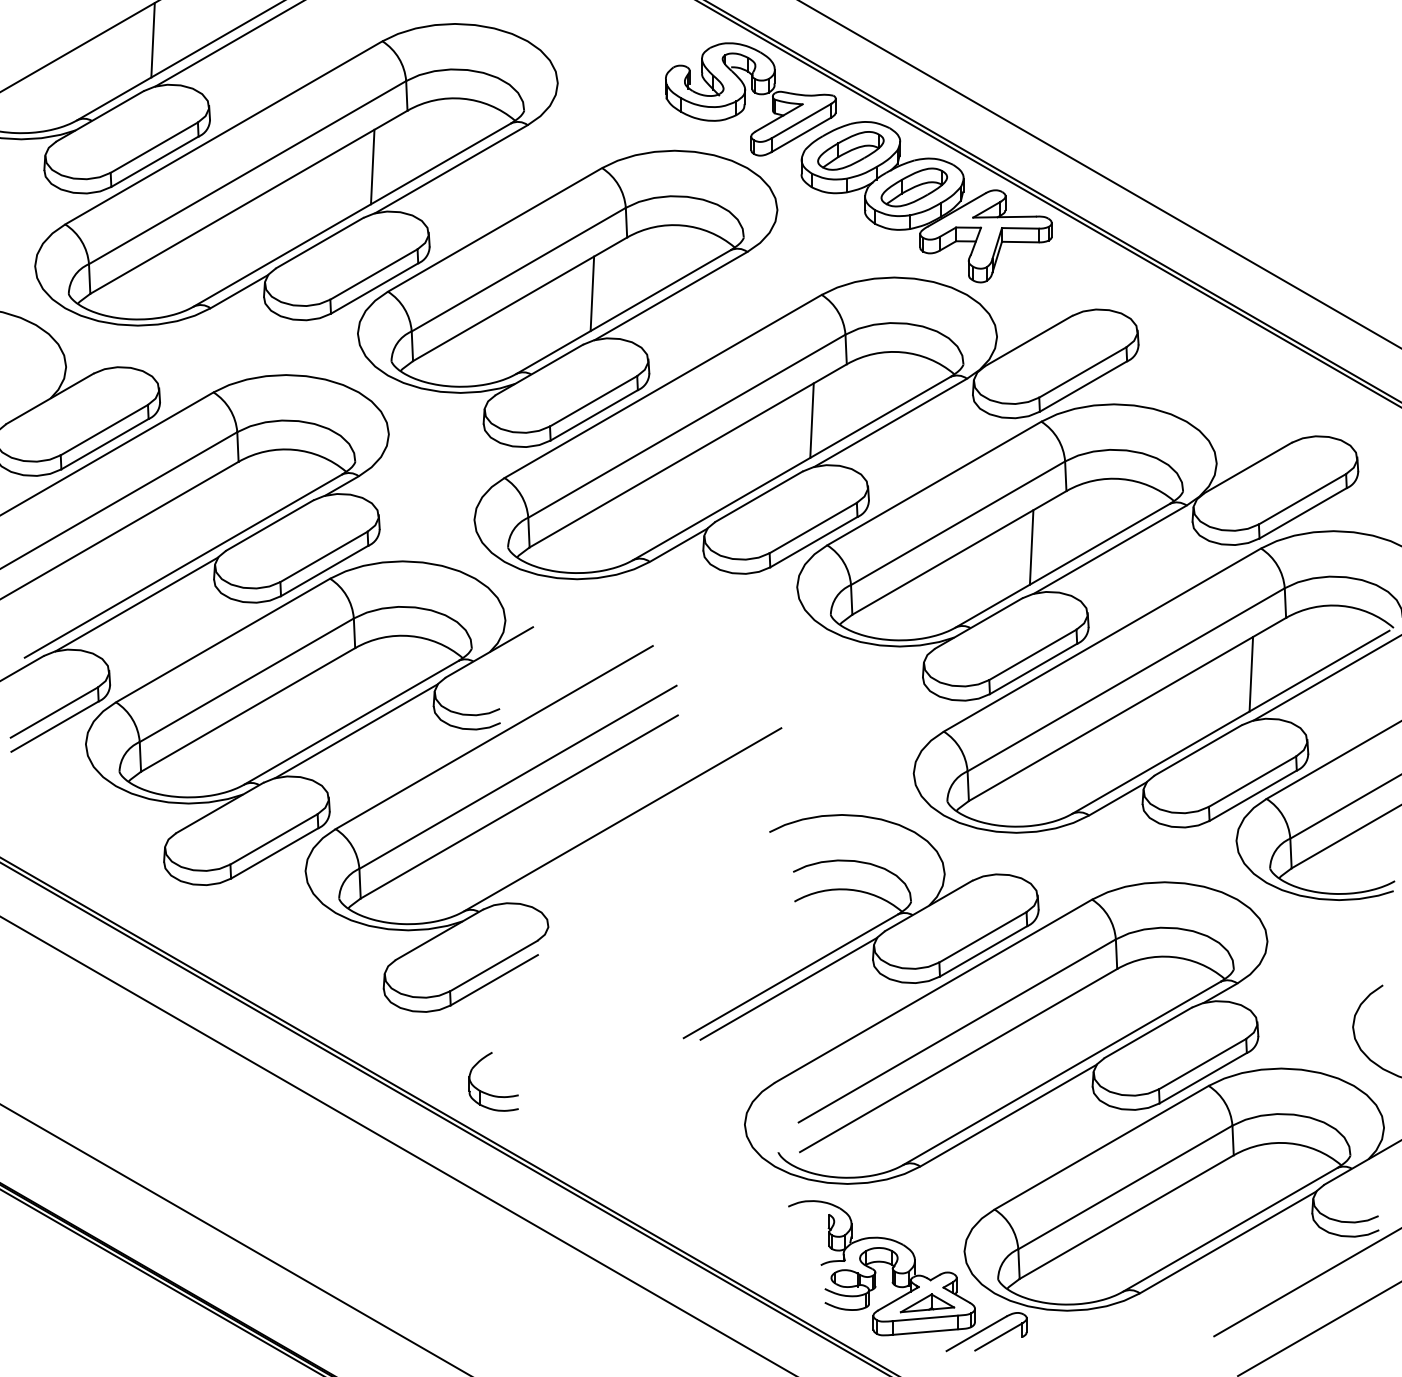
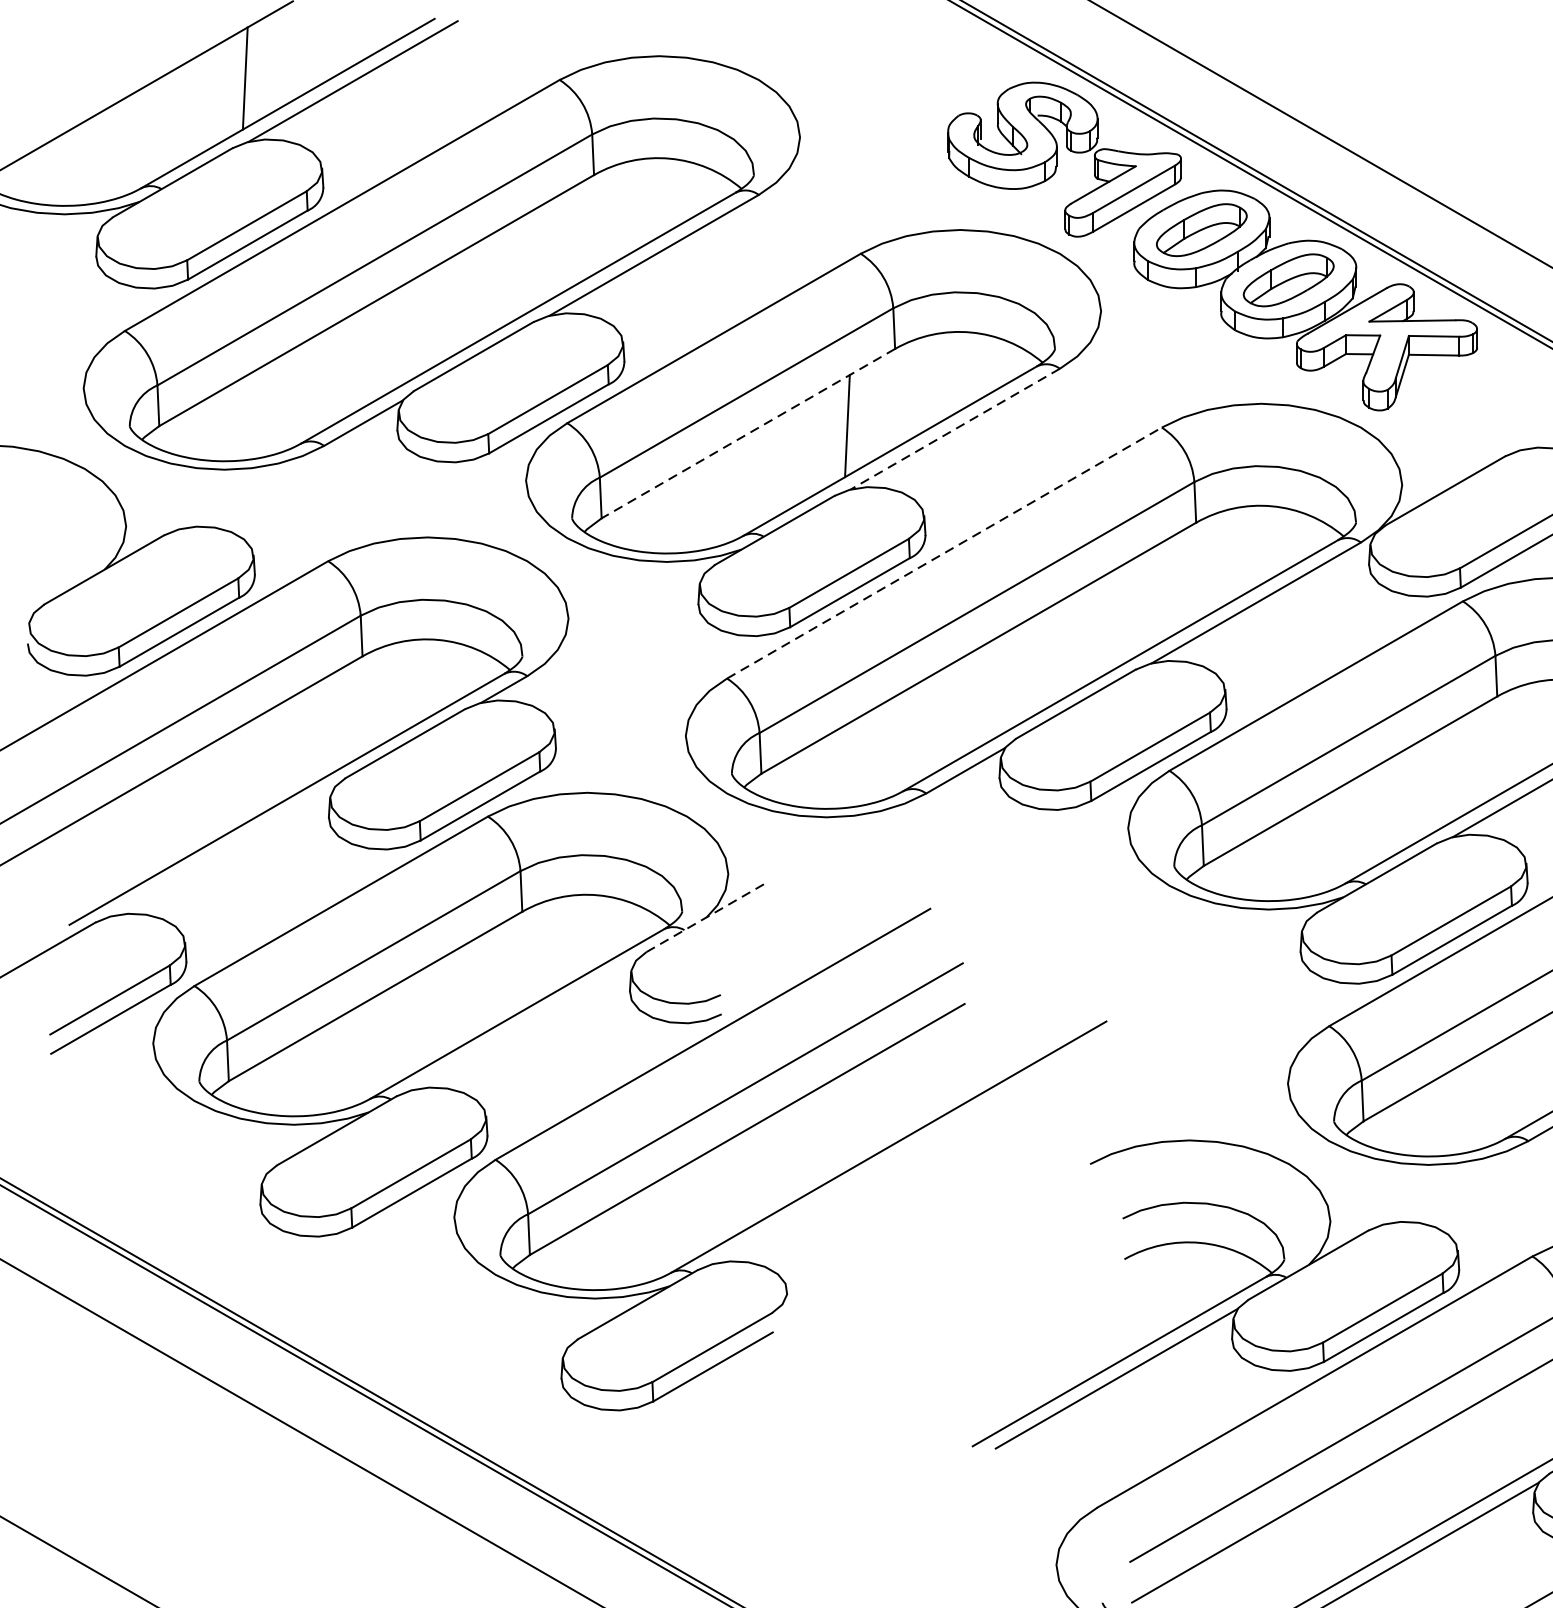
line: (372, 166) -> (546, 251), removed
line: (670, 296) -> (954, 429), solid -> dashed
line: (520, 299) -> (748, 433), solid -> dashed
line: (663, 386) -> (944, 553), solid -> dashed
line: (811, 420) -> (1147, 599), removed
line: (1031, 547) -> (1449, 773), removed
line: (136, 604) -> (222, 851), removed
line: (489, 652) -> (706, 917), solid -> dashed
line: (356, 731) -> (524, 1026), removed
part: (489, 1093) -> (706, 1522), removed

